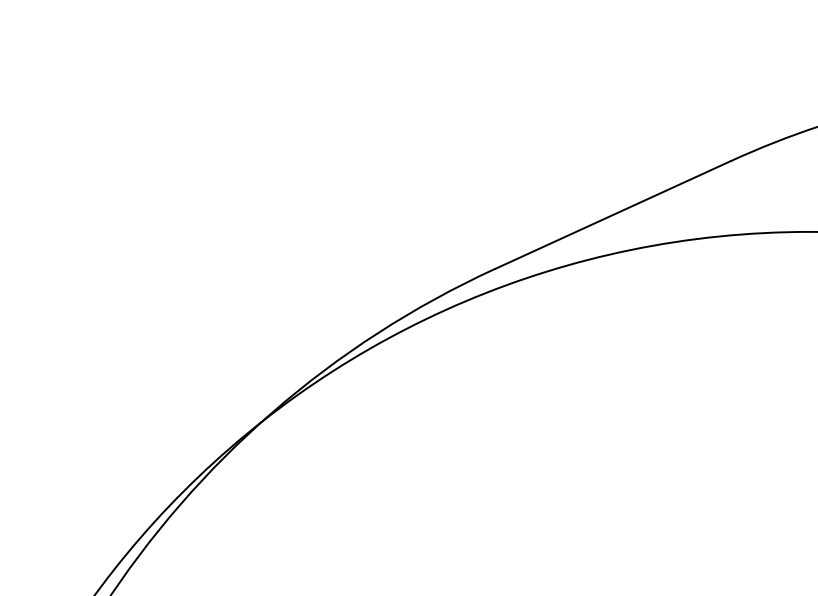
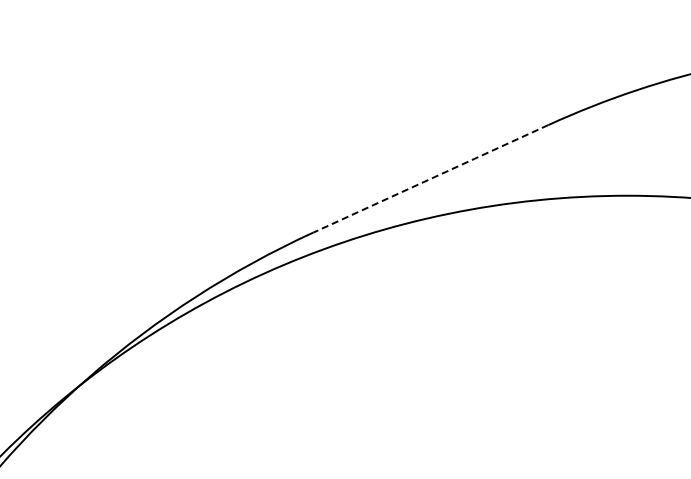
line: (612, 215) -> (430, 179), solid -> dashed

